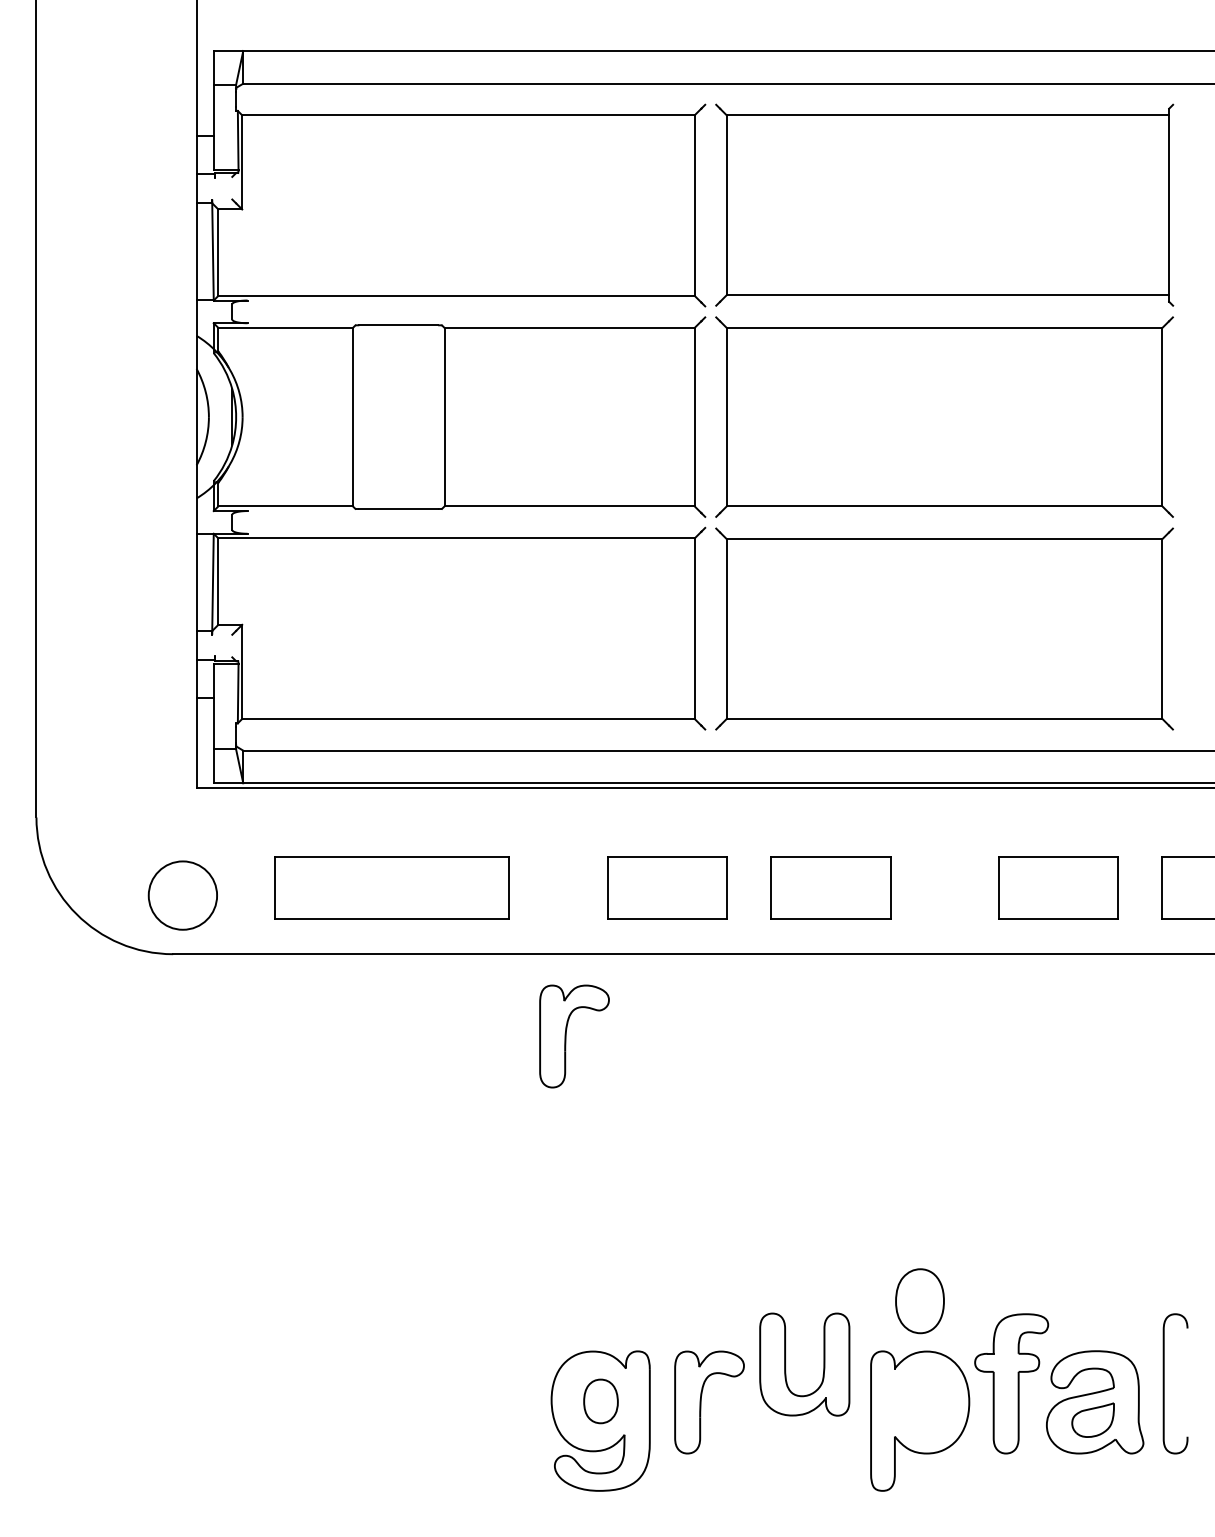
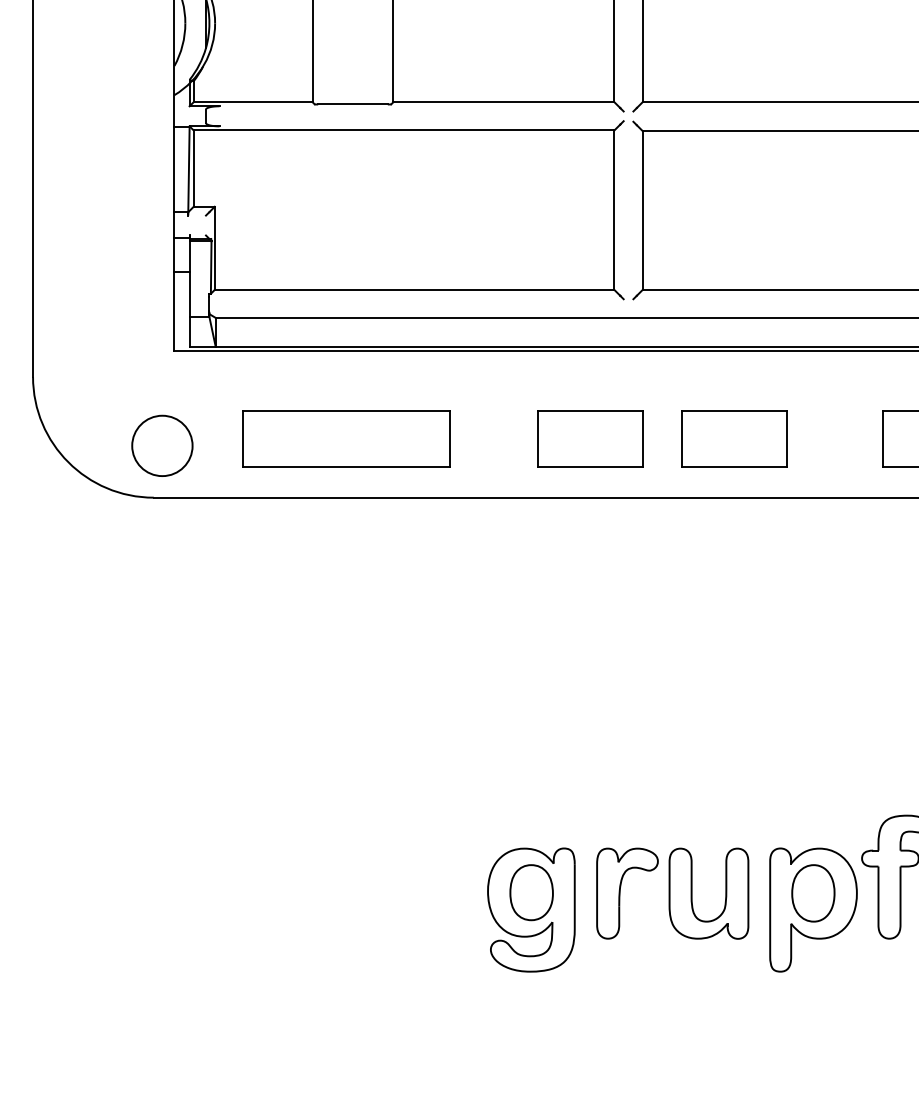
part: (566, 1036) -> (501, 570), removed
part: (919, 1301) -> (812, 893), moved
part: (786, 1370) -> (692, 898), moved
part: (600, 1401) -> (531, 892), size x1.43

